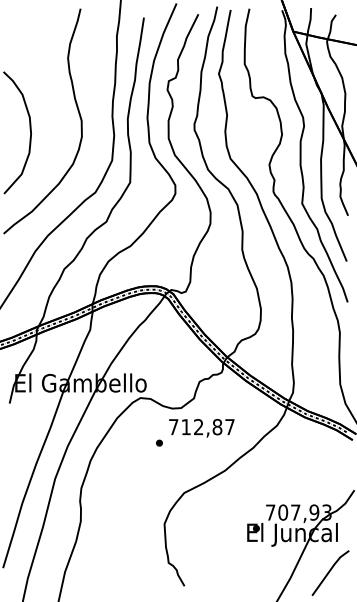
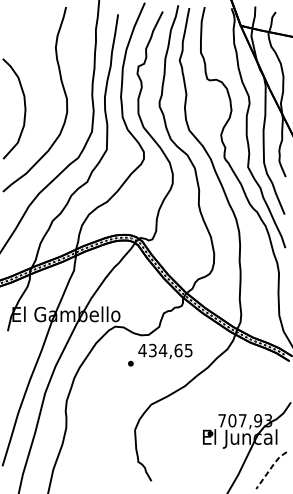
text: (201, 427) -> (165, 350), 712,87 -> 434,65
line: (329, 570) -> (270, 468), solid -> dashed

